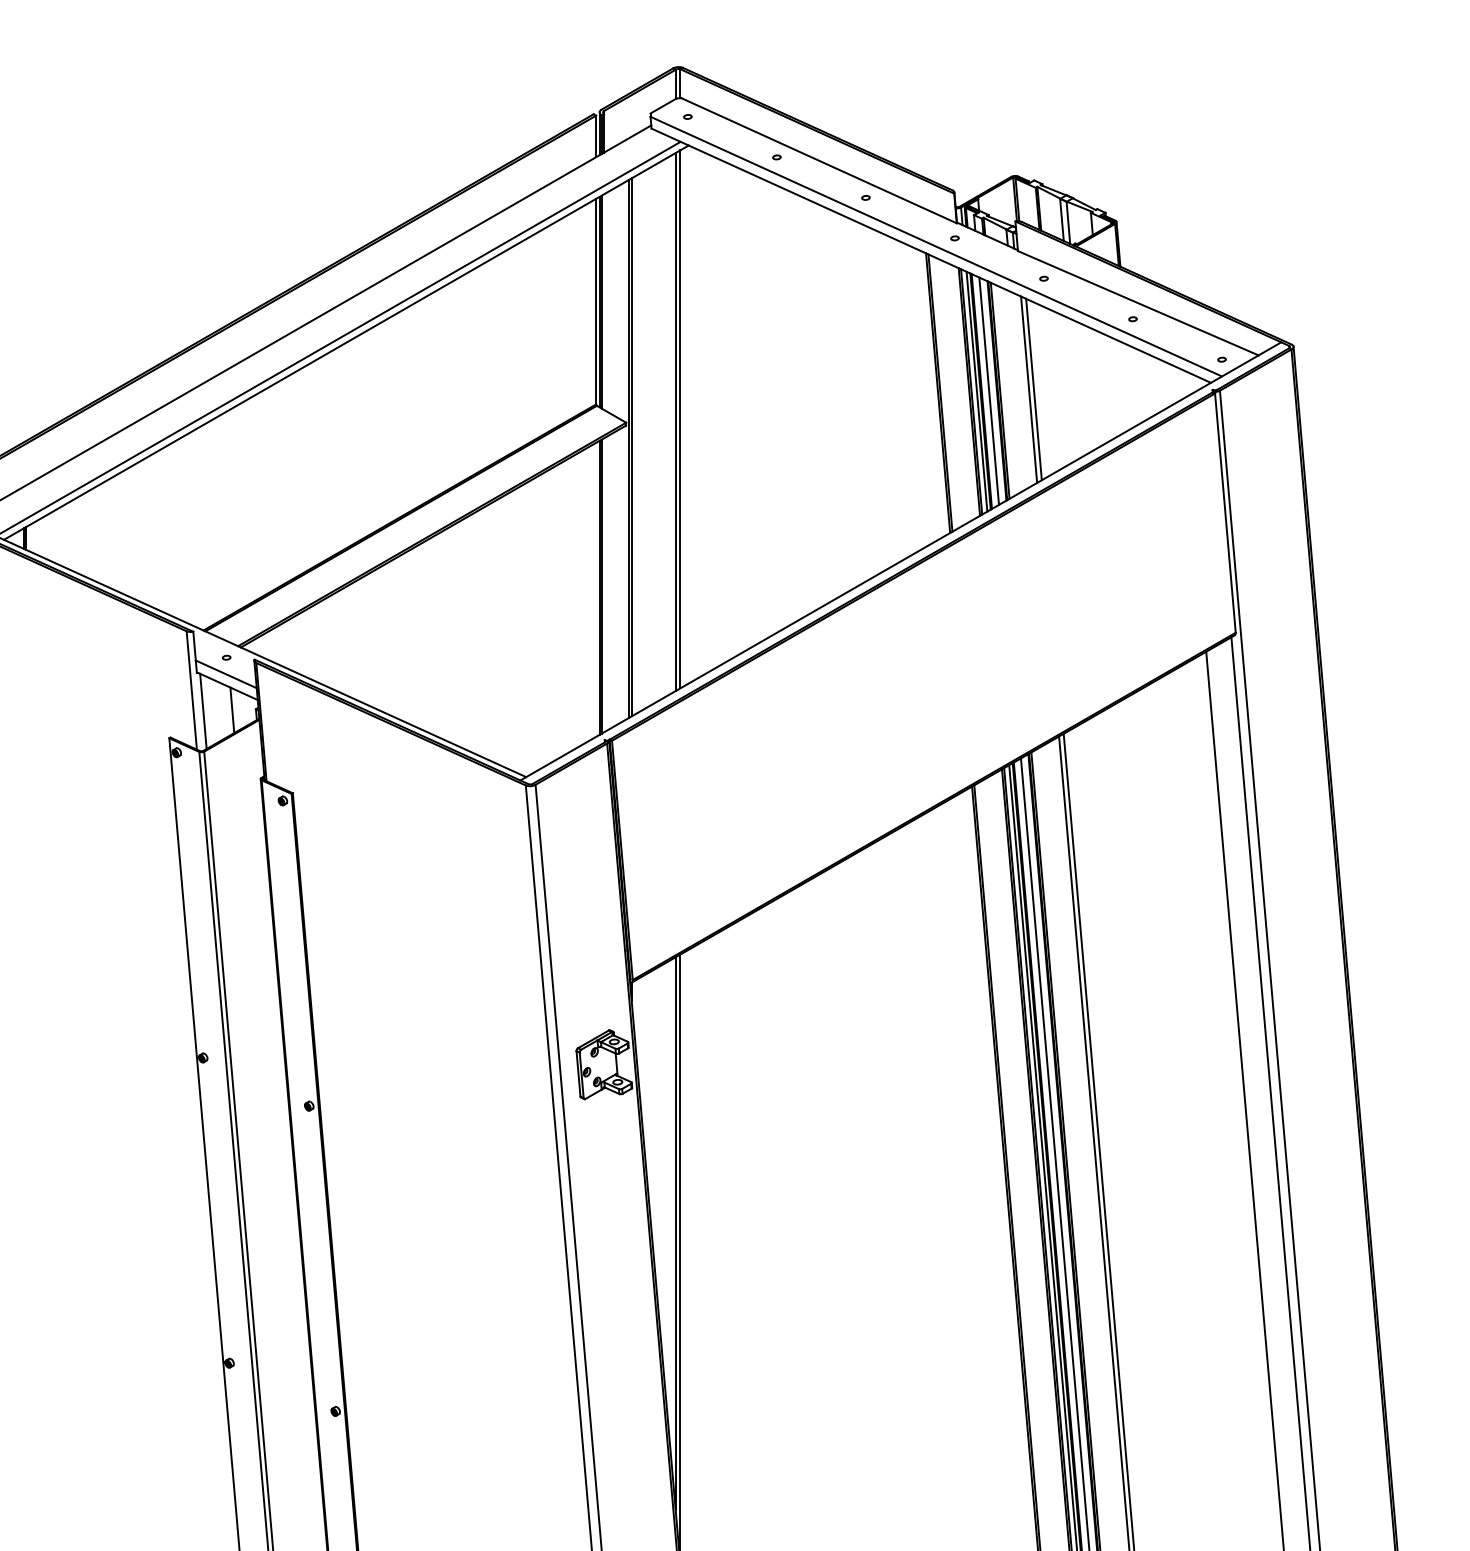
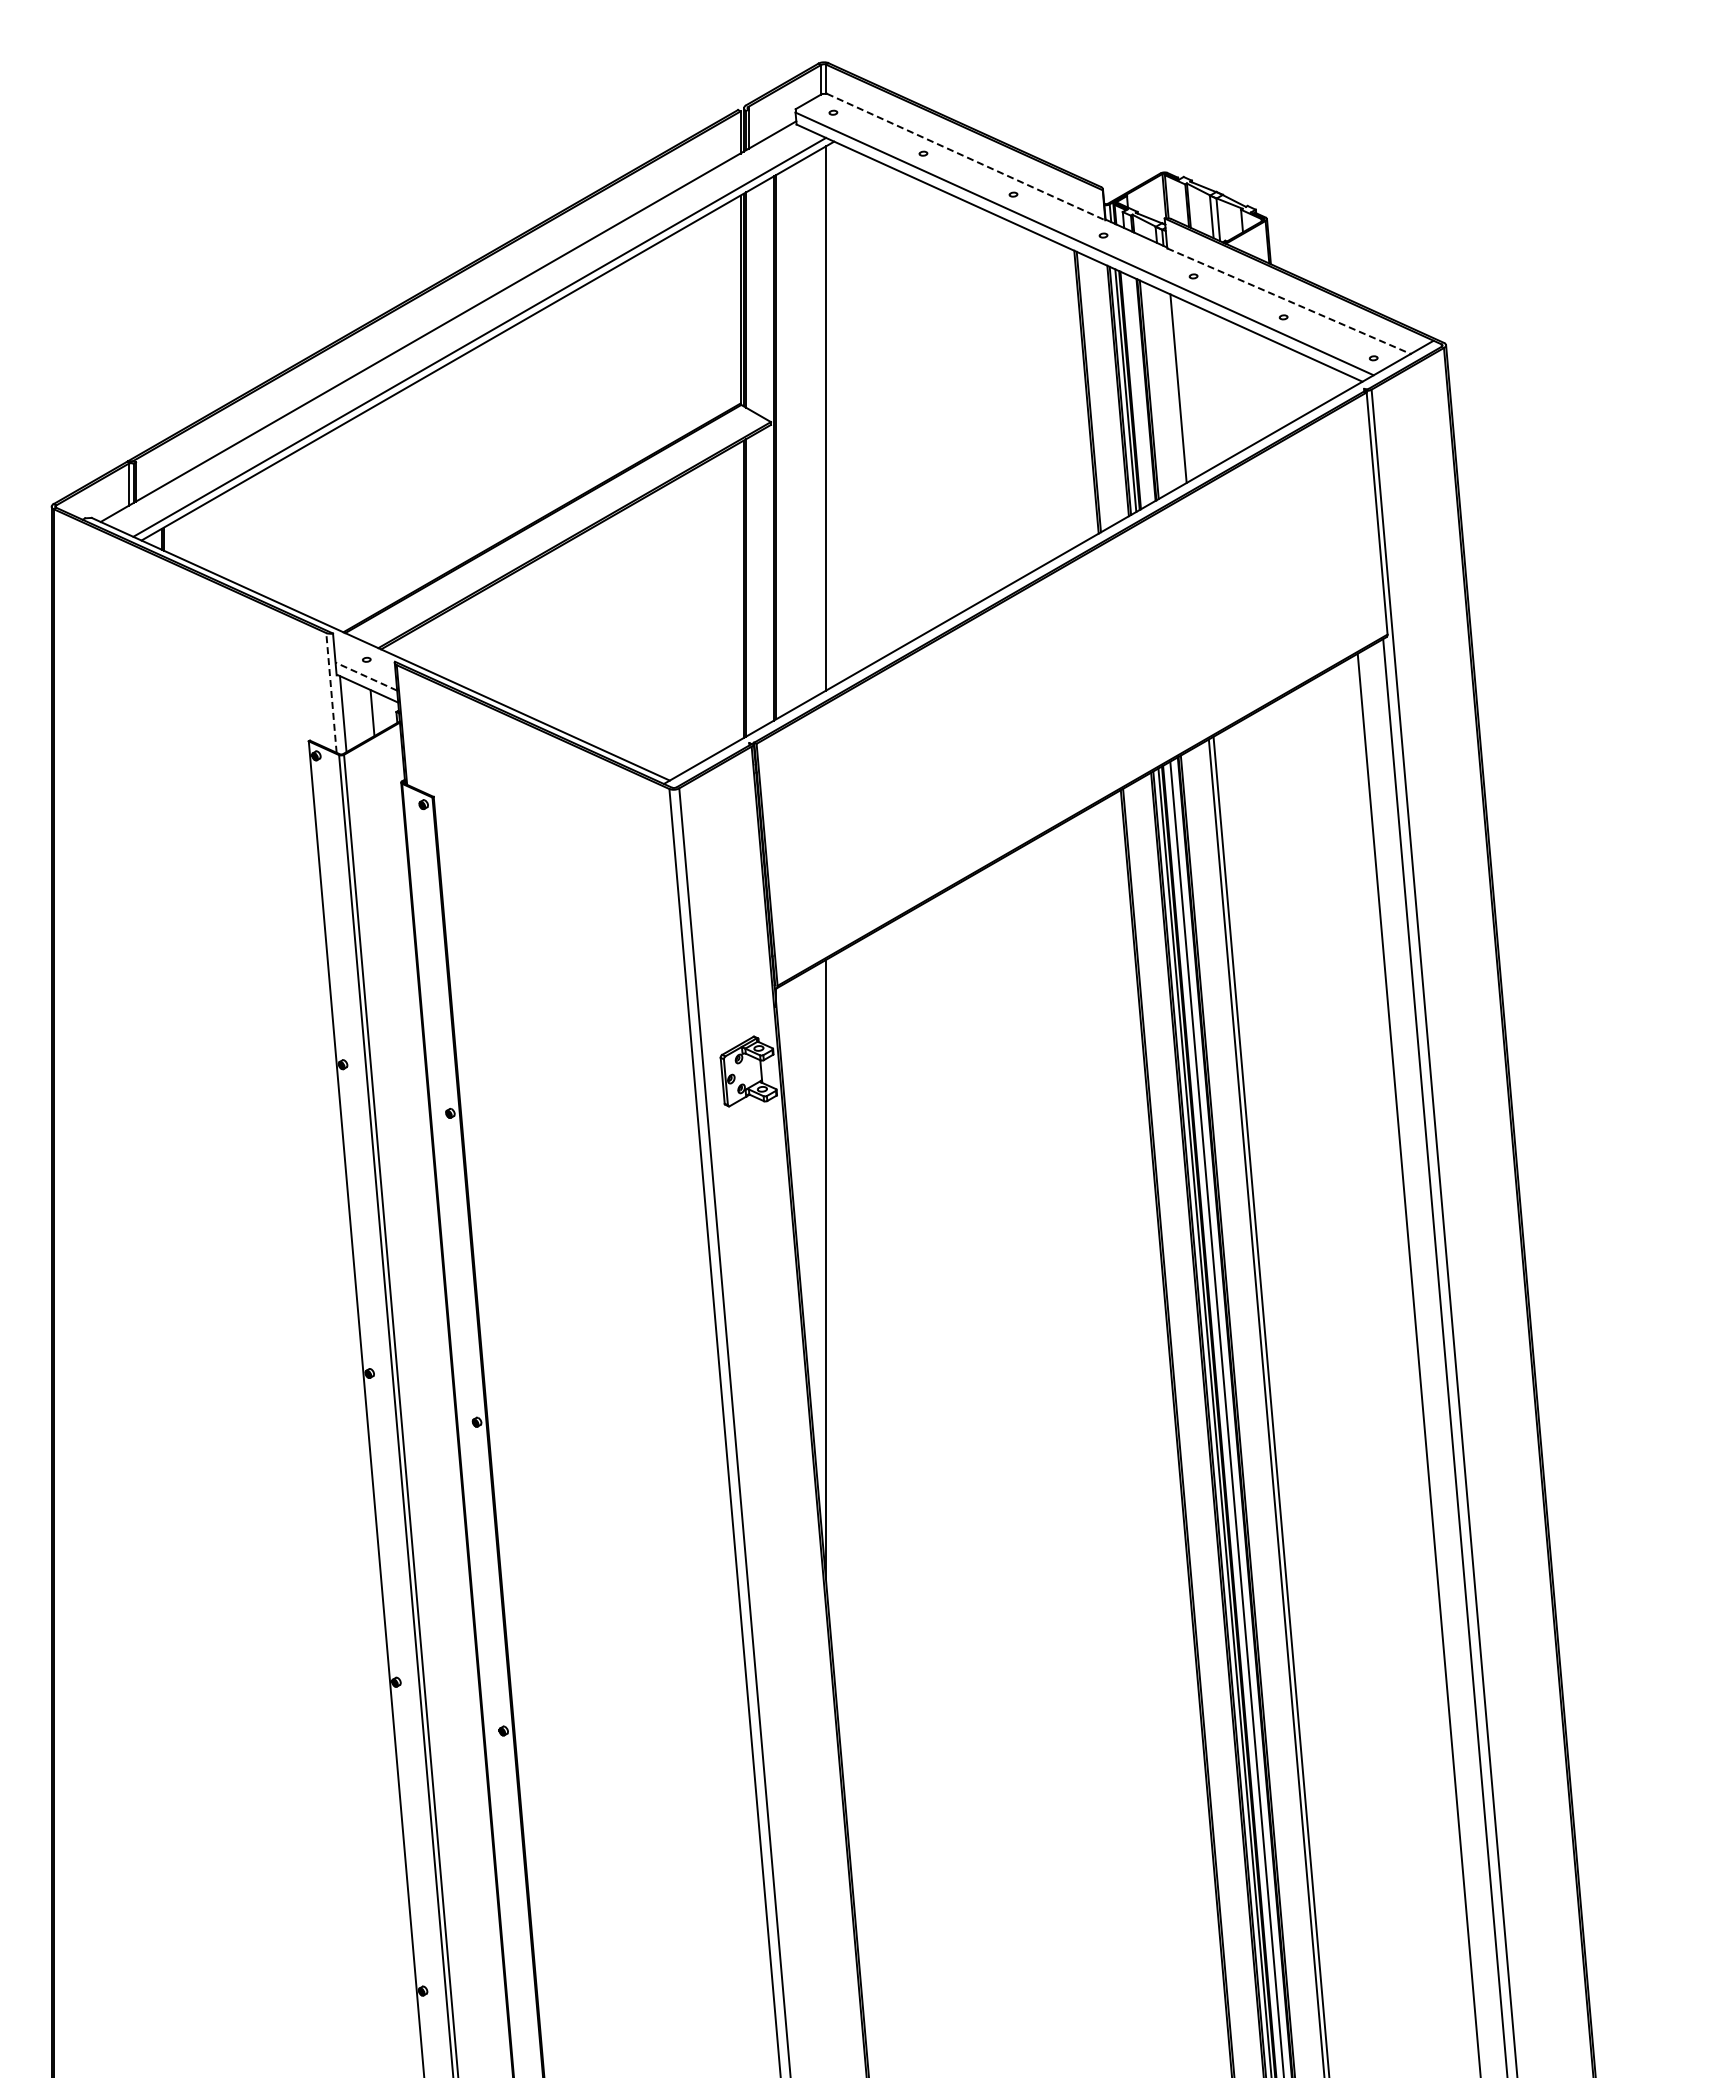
line: (819, 161) -> (966, 157), solid -> dashed
line: (1138, 303) -> (1289, 301), solid -> dashed
line: (1034, 389) -> (1183, 388), removed
line: (989, 391) -> (1138, 390), removed
line: (675, 422) -> (820, 421), removed
line: (226, 674) -> (366, 676), solid -> dashed
line: (191, 690) -> (331, 692), solid -> dashed
line: (675, 1232) -> (820, 1241), removed

